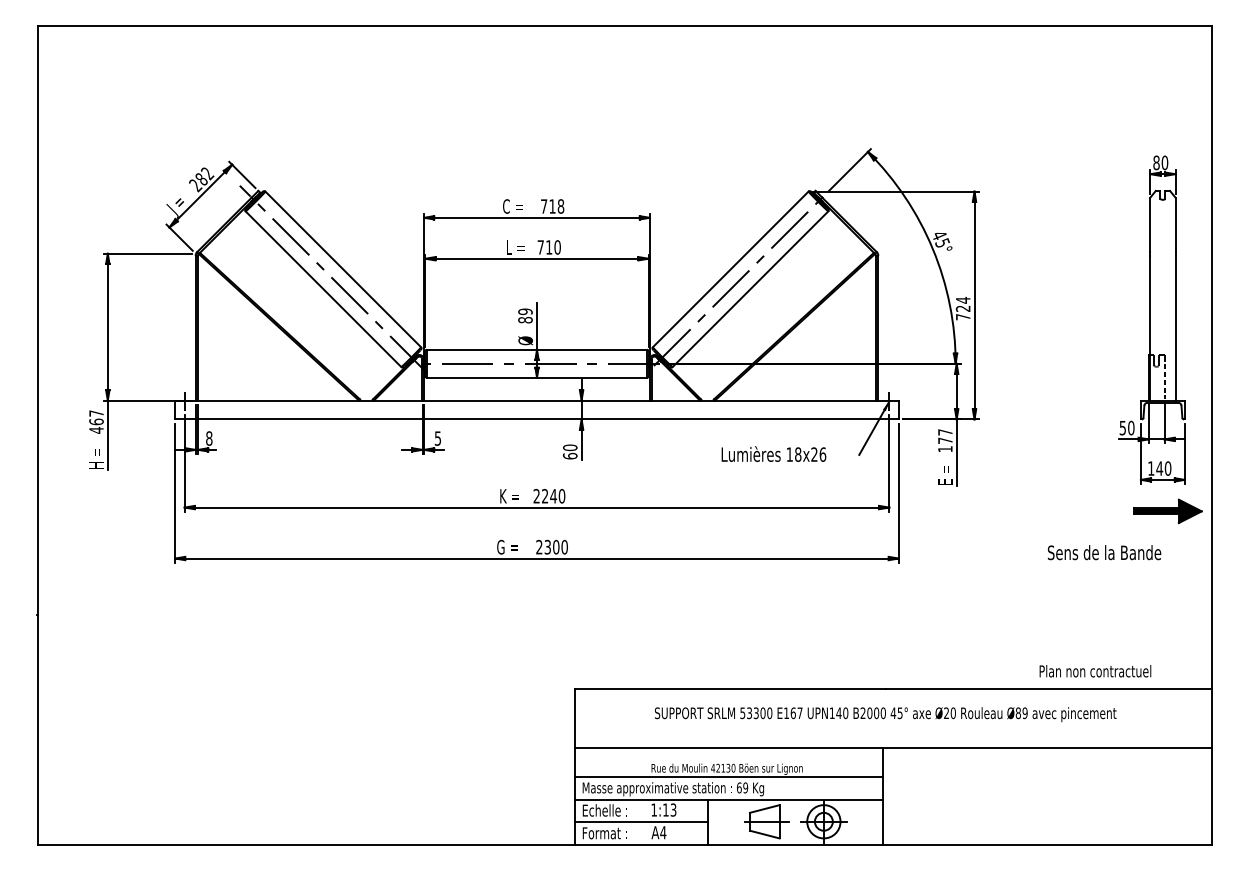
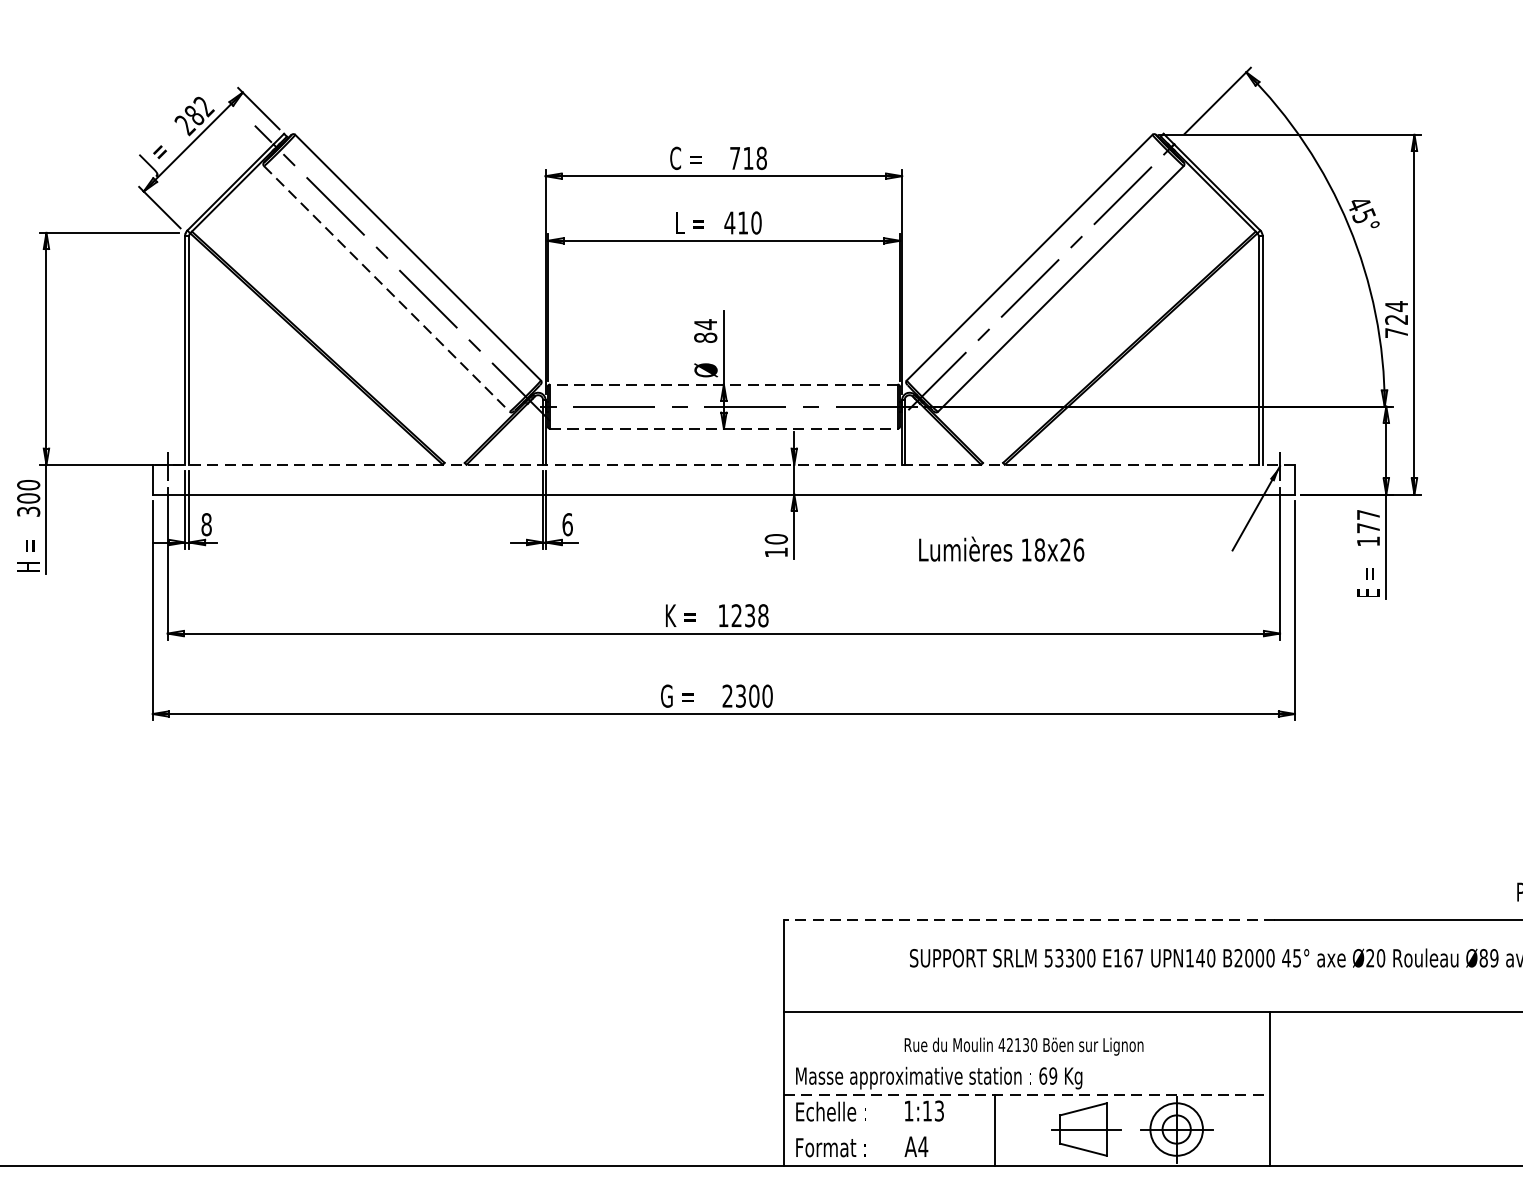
text: (540, 247) -> (729, 223), 710 -> 410
line: (323, 289) -> (386, 289), solid -> dashed
text: (525, 311) -> (705, 324), 89 -> 84
line: (536, 349) -> (723, 384), solid -> dashed
line: (537, 377) -> (724, 428), solid -> dashed
line: (537, 400) -> (724, 464), solid -> dashed
text: (96, 421) -> (28, 497), 467 -> 300
text: (437, 438) -> (566, 524), 5 -> 6
text: (773, 453) -> (1000, 548), moved
text: (569, 455) -> (775, 551), 60 -> 10
text: (549, 495) -> (743, 614), 2240 -> 1238
line: (730, 689) -> (1029, 920), solid -> dashed
line: (728, 777) -> (1026, 1059), removed
line: (729, 799) -> (1027, 1094), solid -> dashed
line: (641, 822) -> (888, 1130), removed

